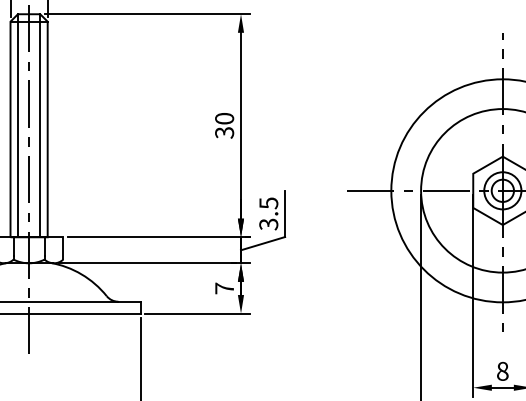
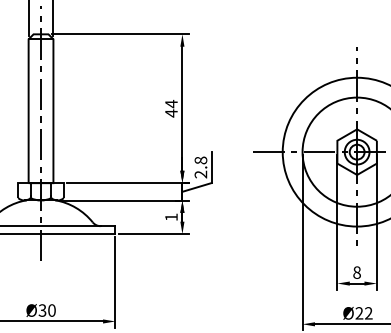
line: (17, 125) -> (33, 108), removed
line: (40, 125) -> (48, 108), removed
text: (224, 125) -> (171, 108), 30 -> 44
text: (268, 213) -> (200, 167), 3.5 -> 2.8
text: (224, 288) -> (171, 217), 7 -> 1

